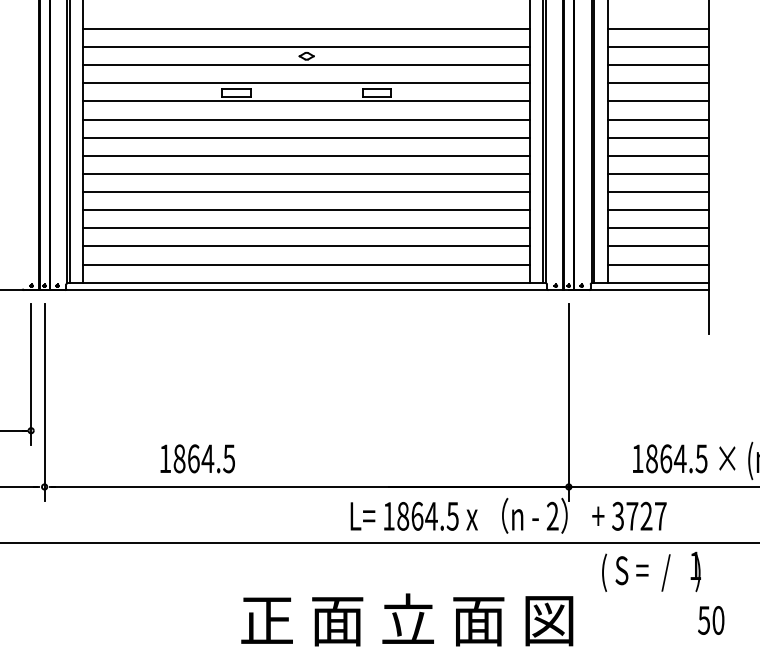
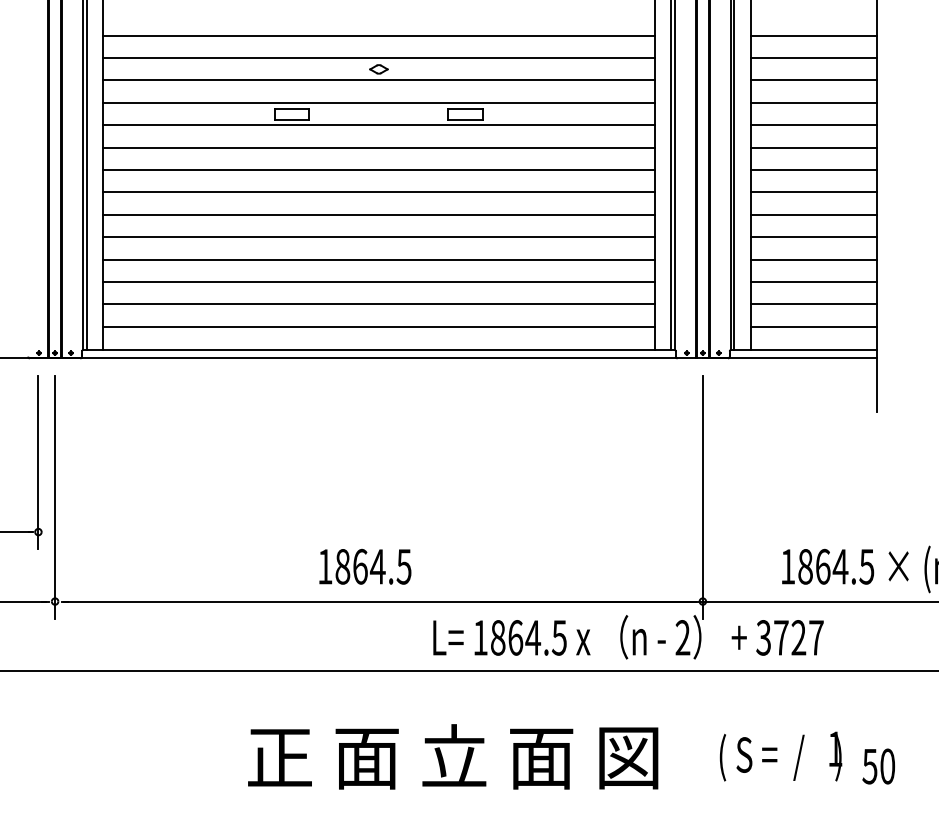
text: (197, 458) -> (365, 566), moved
text: (651, 571) -> (780, 756), moved
text: (407, 619) -> (453, 756), moved

